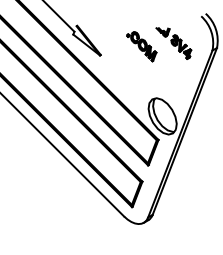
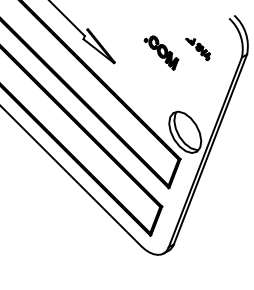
part: (173, 43) -> (197, 49), size x0.6

